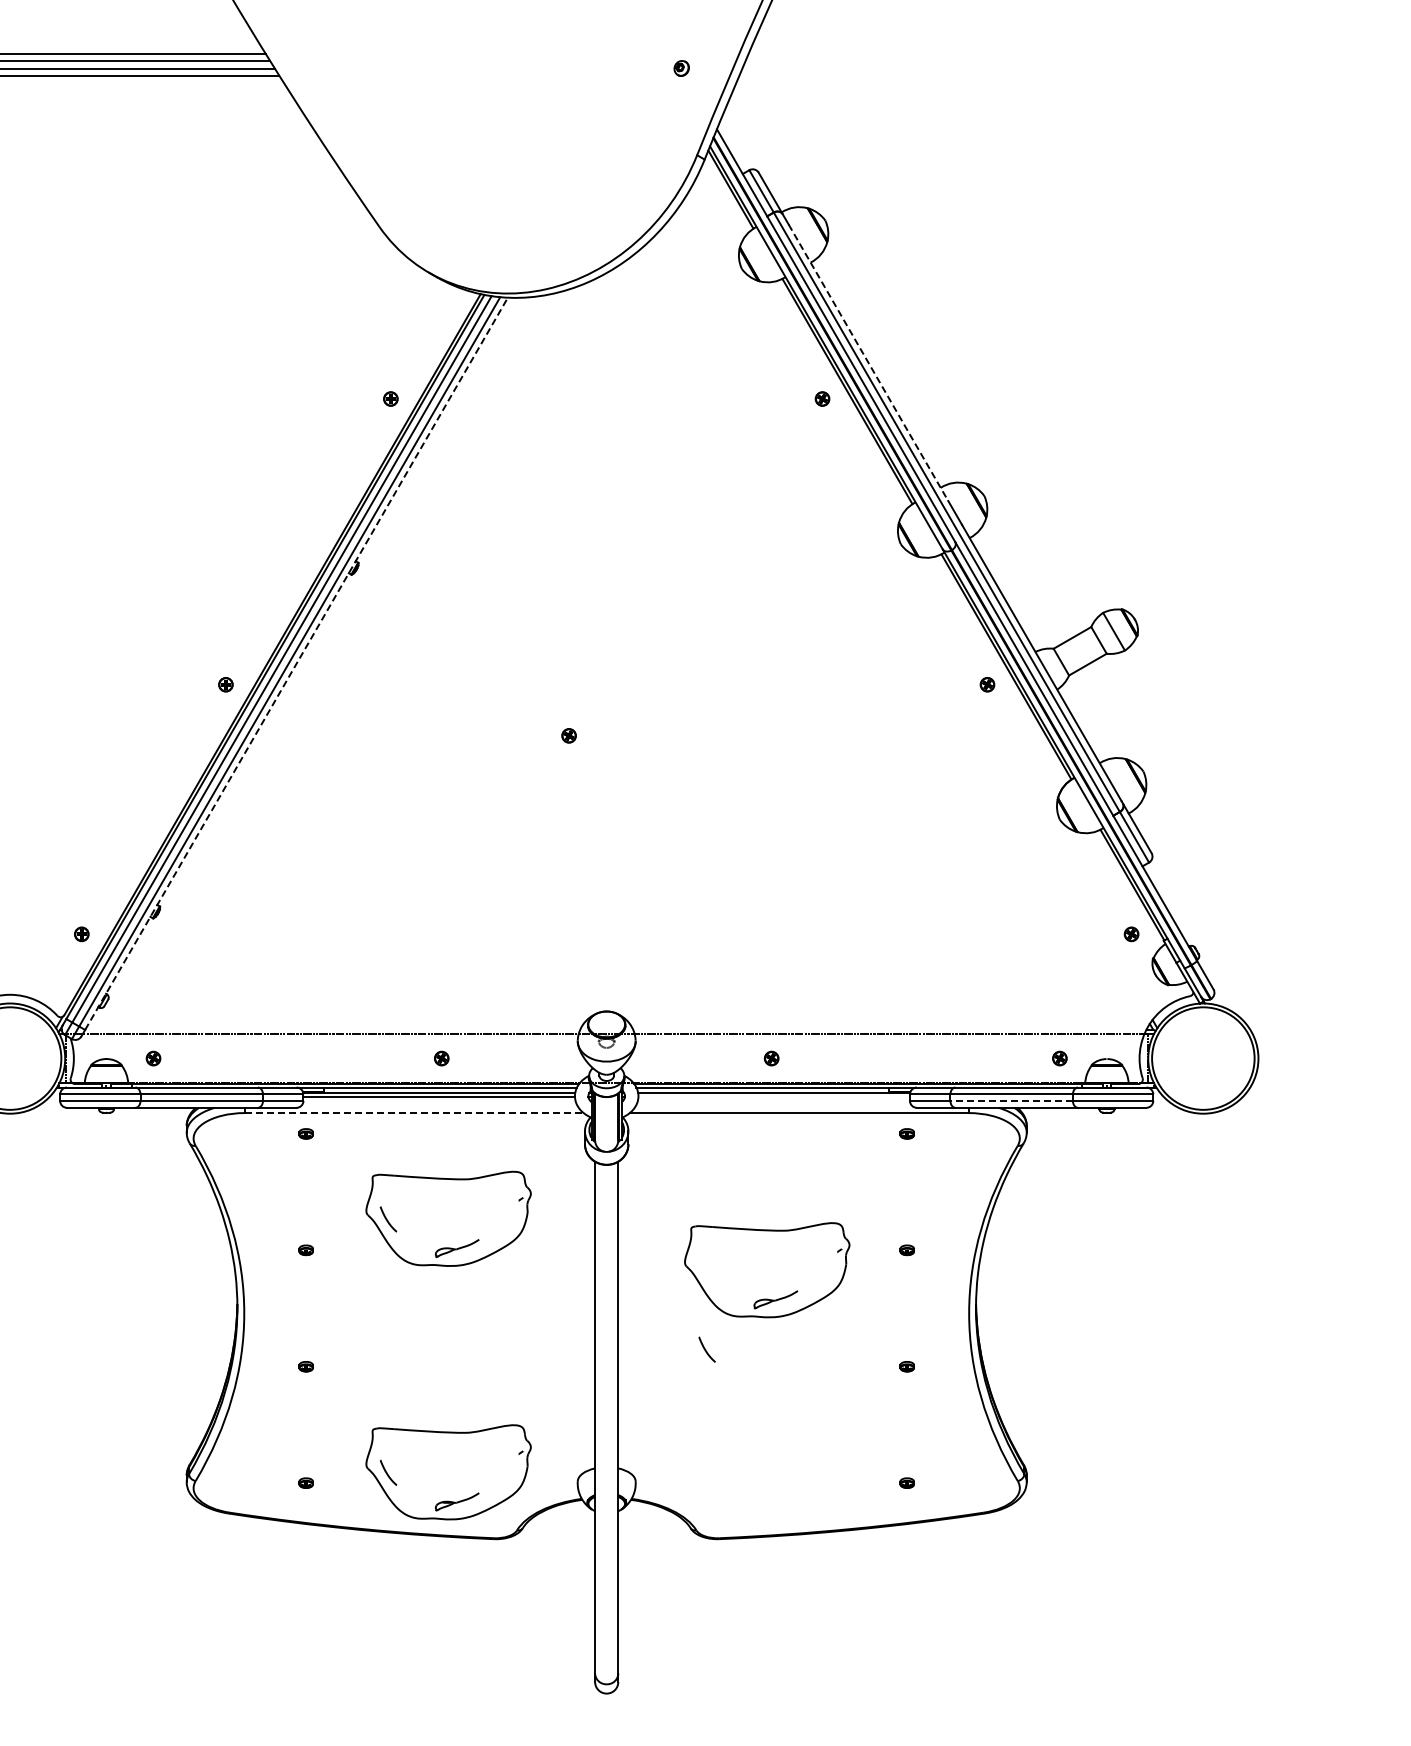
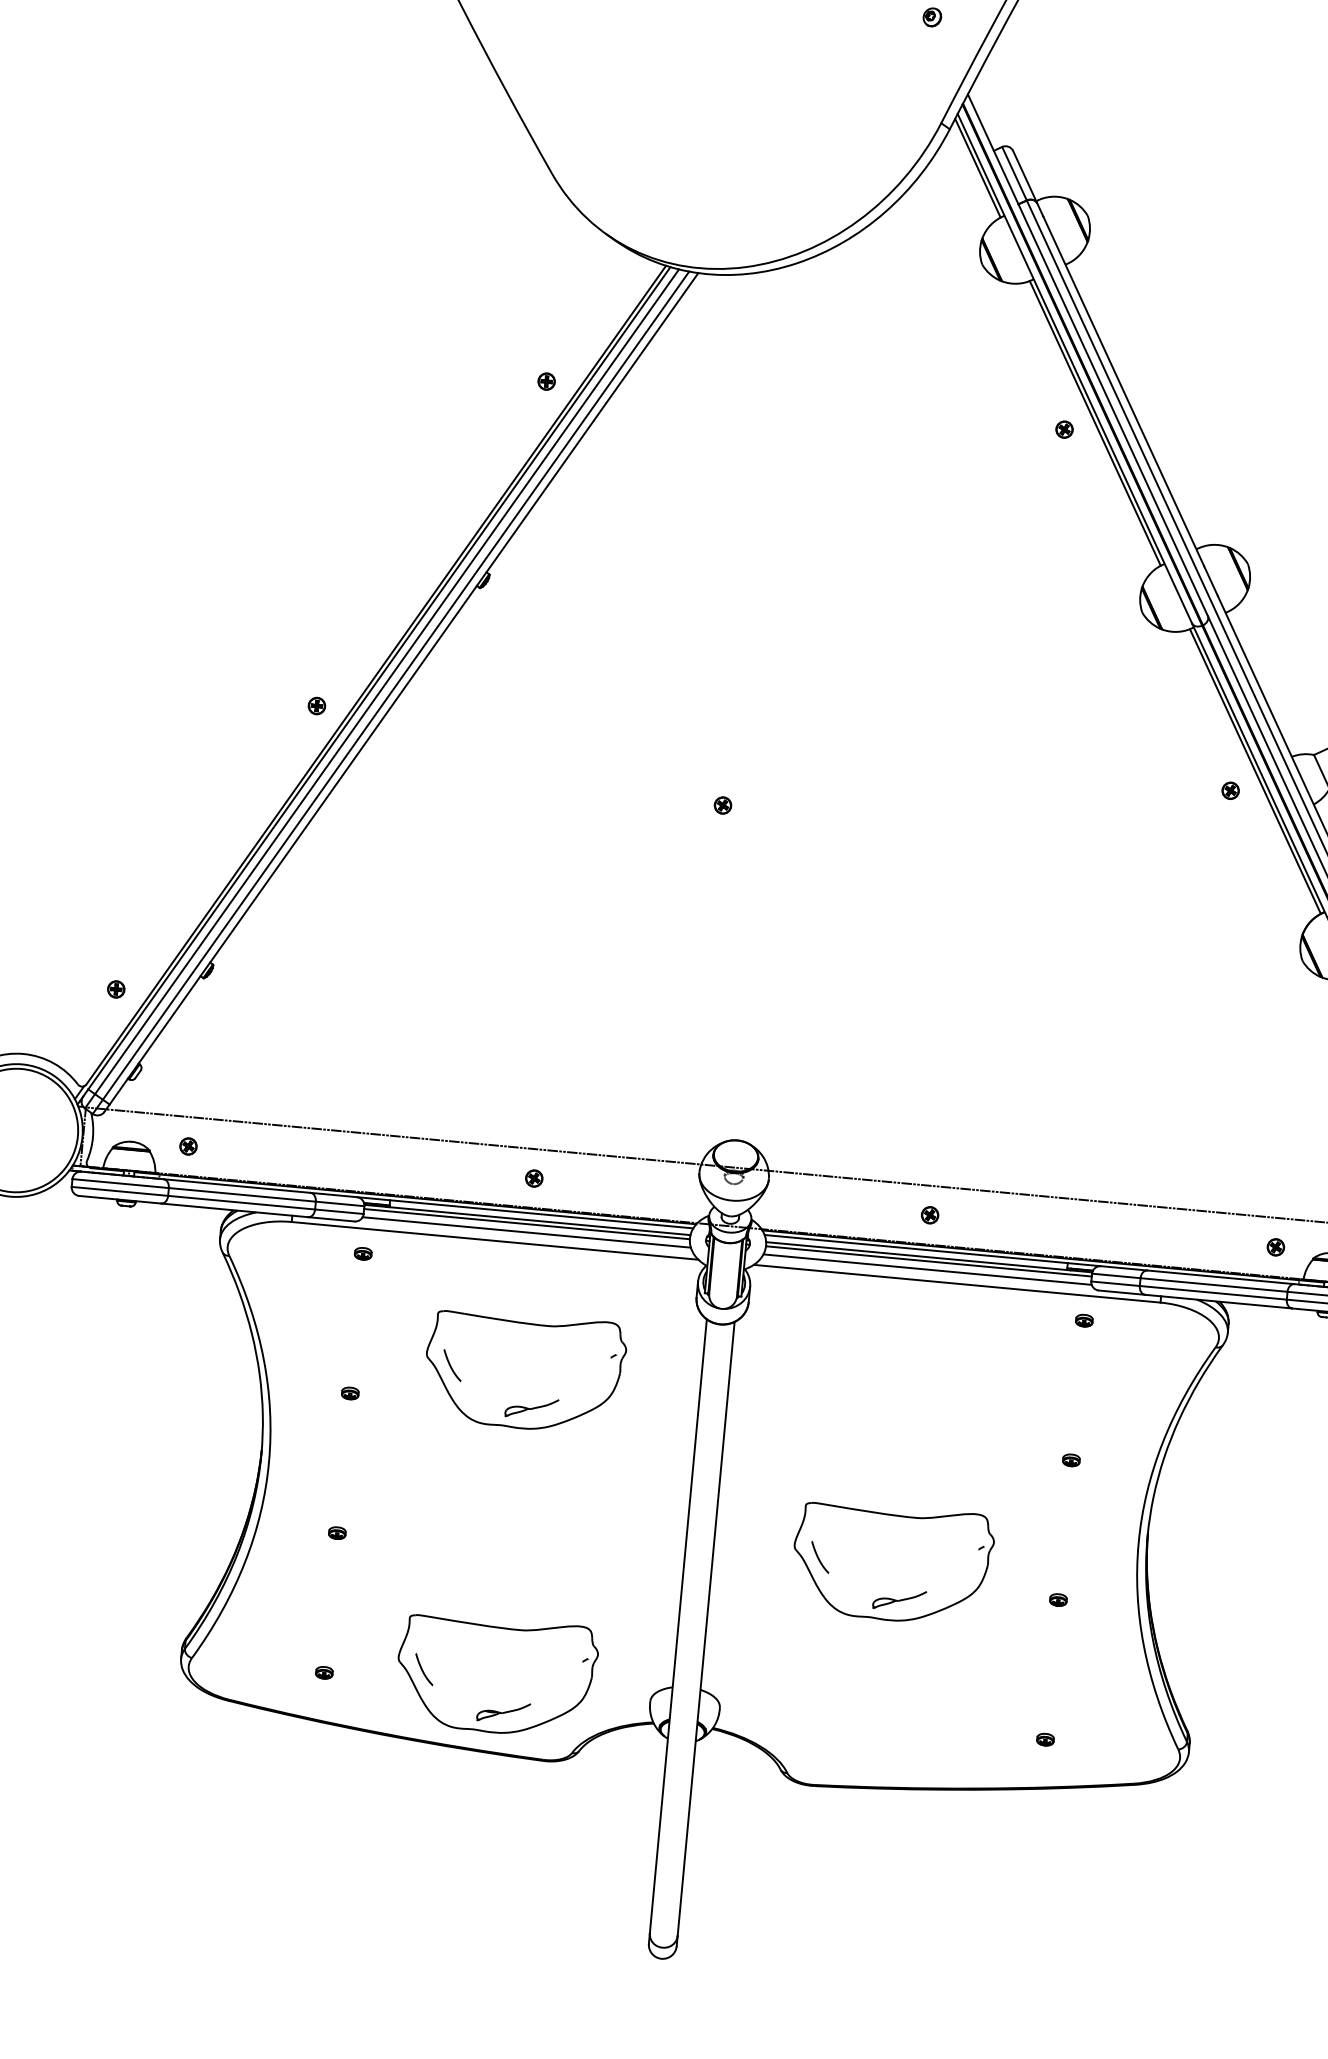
line: (868, 362) -> (1123, 390), dashed -> solid
line: (296, 663) -> (403, 688), dashed -> solid
line: (773, 1096) -> (928, 1260), added
line: (1011, 1100) -> (1213, 1292), dashed -> solid
line: (439, 1103) -> (526, 1232), added
line: (773, 1103) -> (927, 1269), added
line: (414, 1113) -> (495, 1241), dashed -> solid
part: (767, 1270) -> (892, 1563), moved

